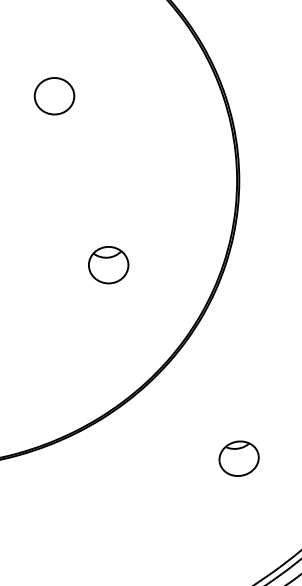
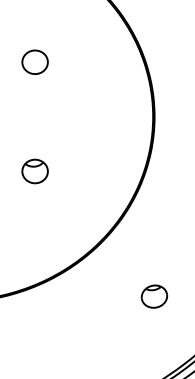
part: (107, 265) -> (34, 171), moved

